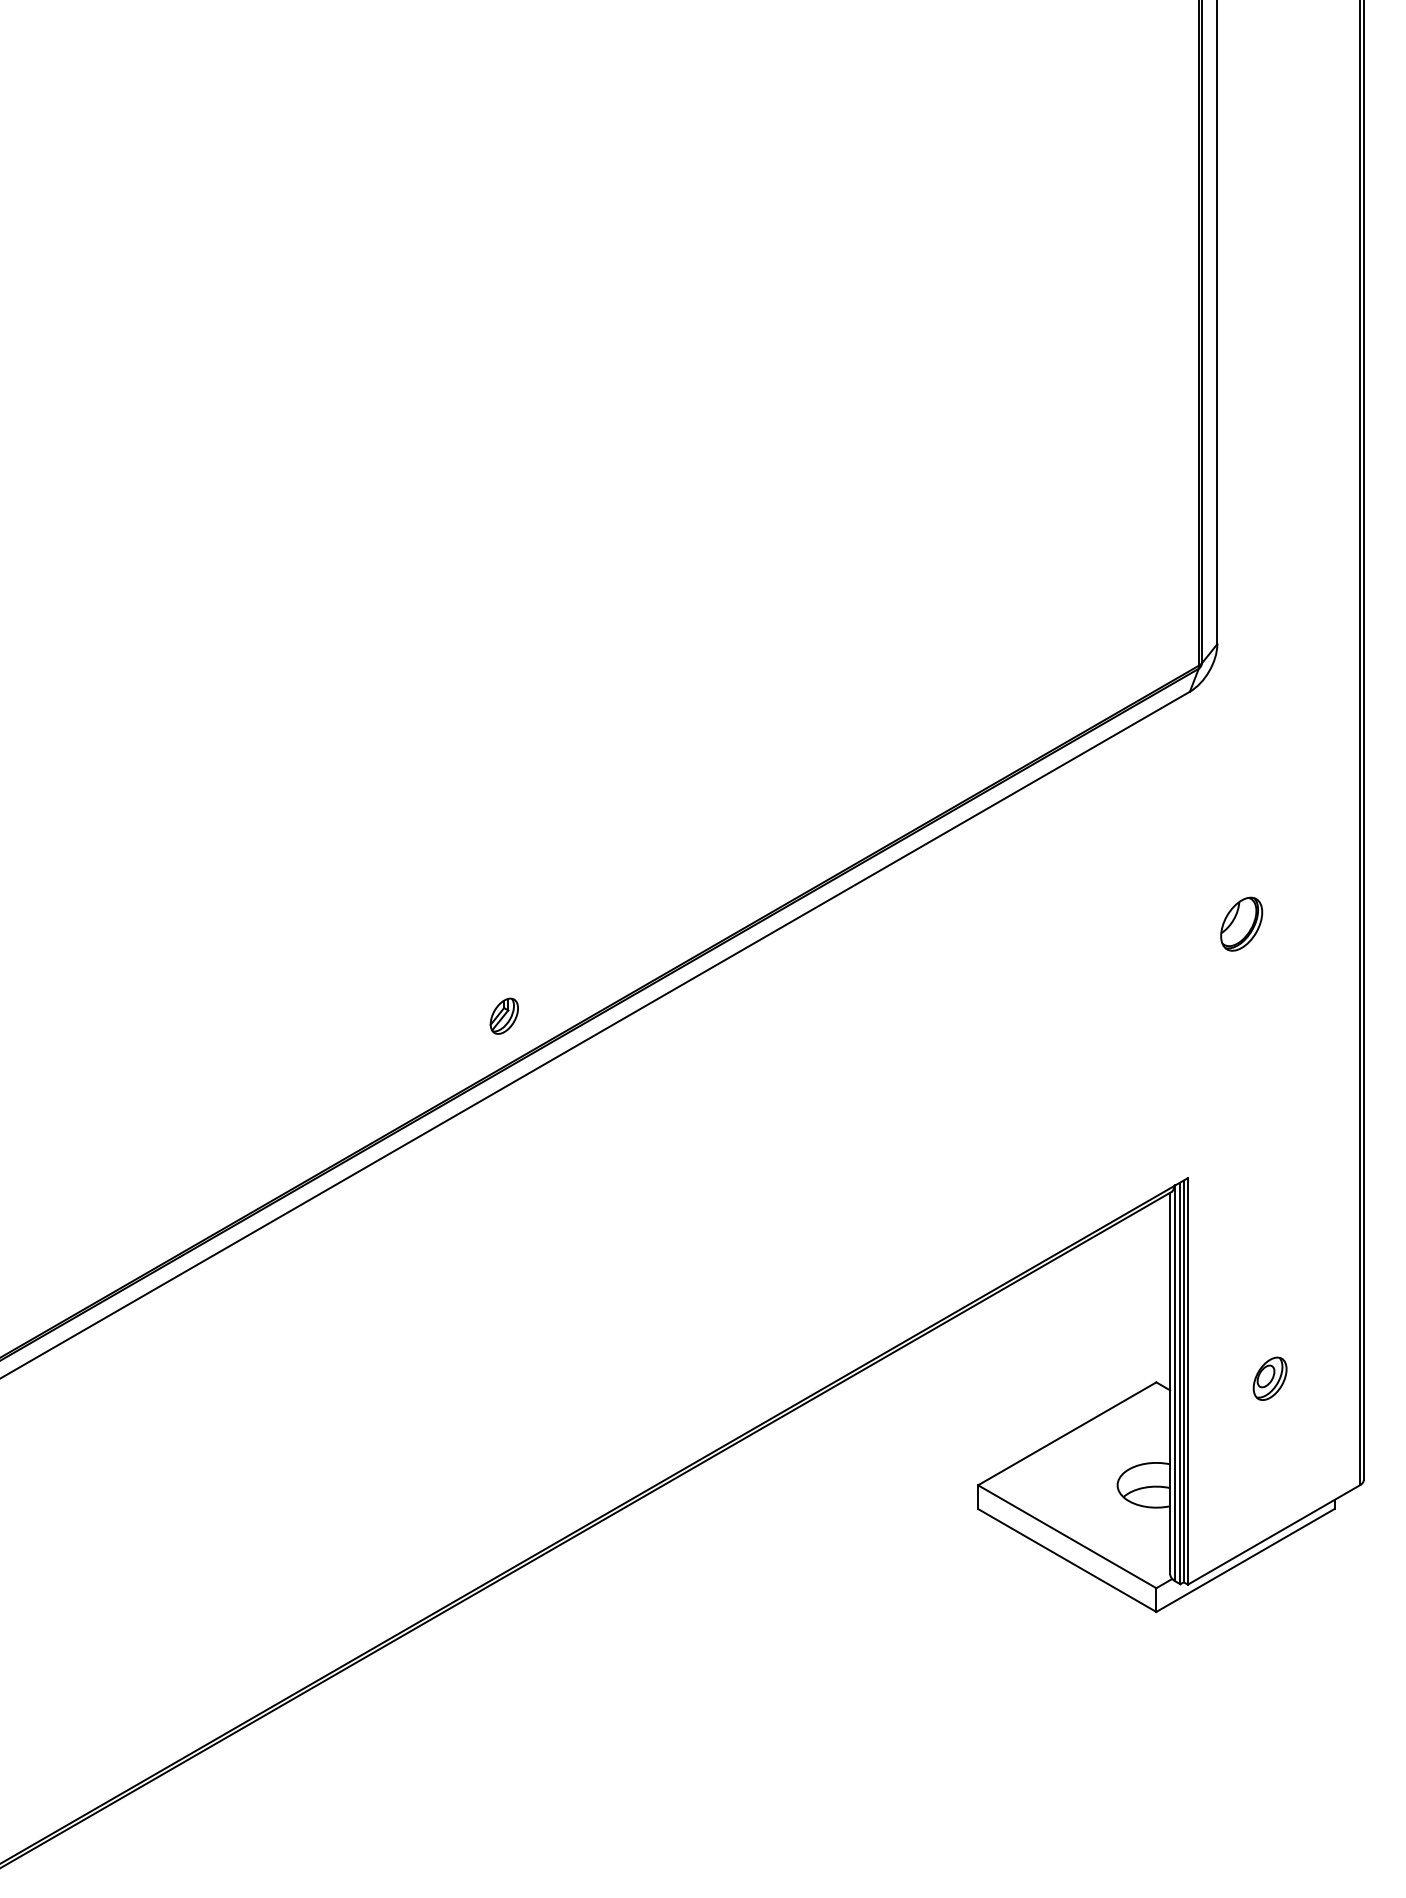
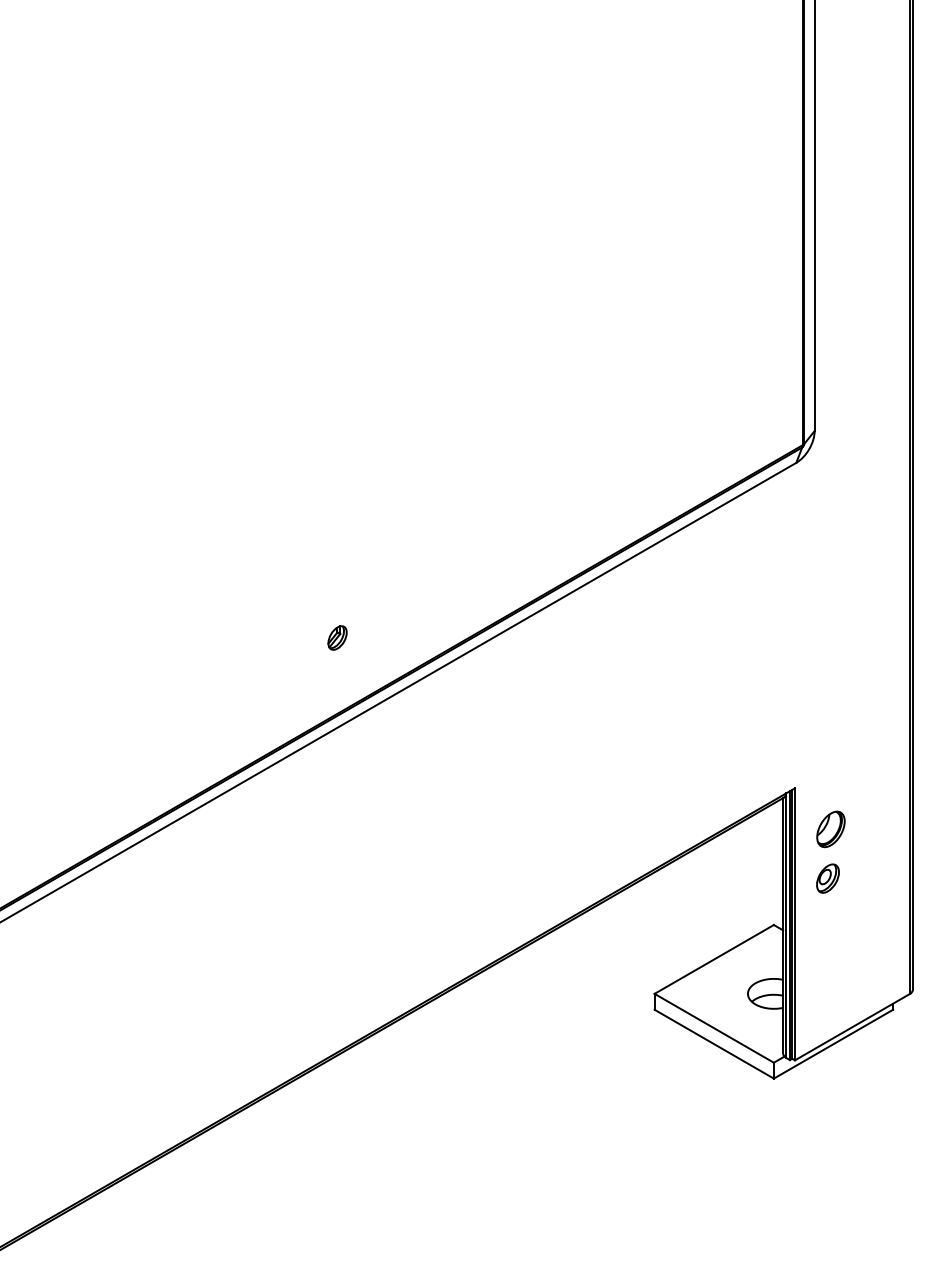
part: (1240, 924) -> (830, 829), moved
part: (504, 1015) -> (337, 637), moved
part: (1269, 1378) -> (827, 878), moved

